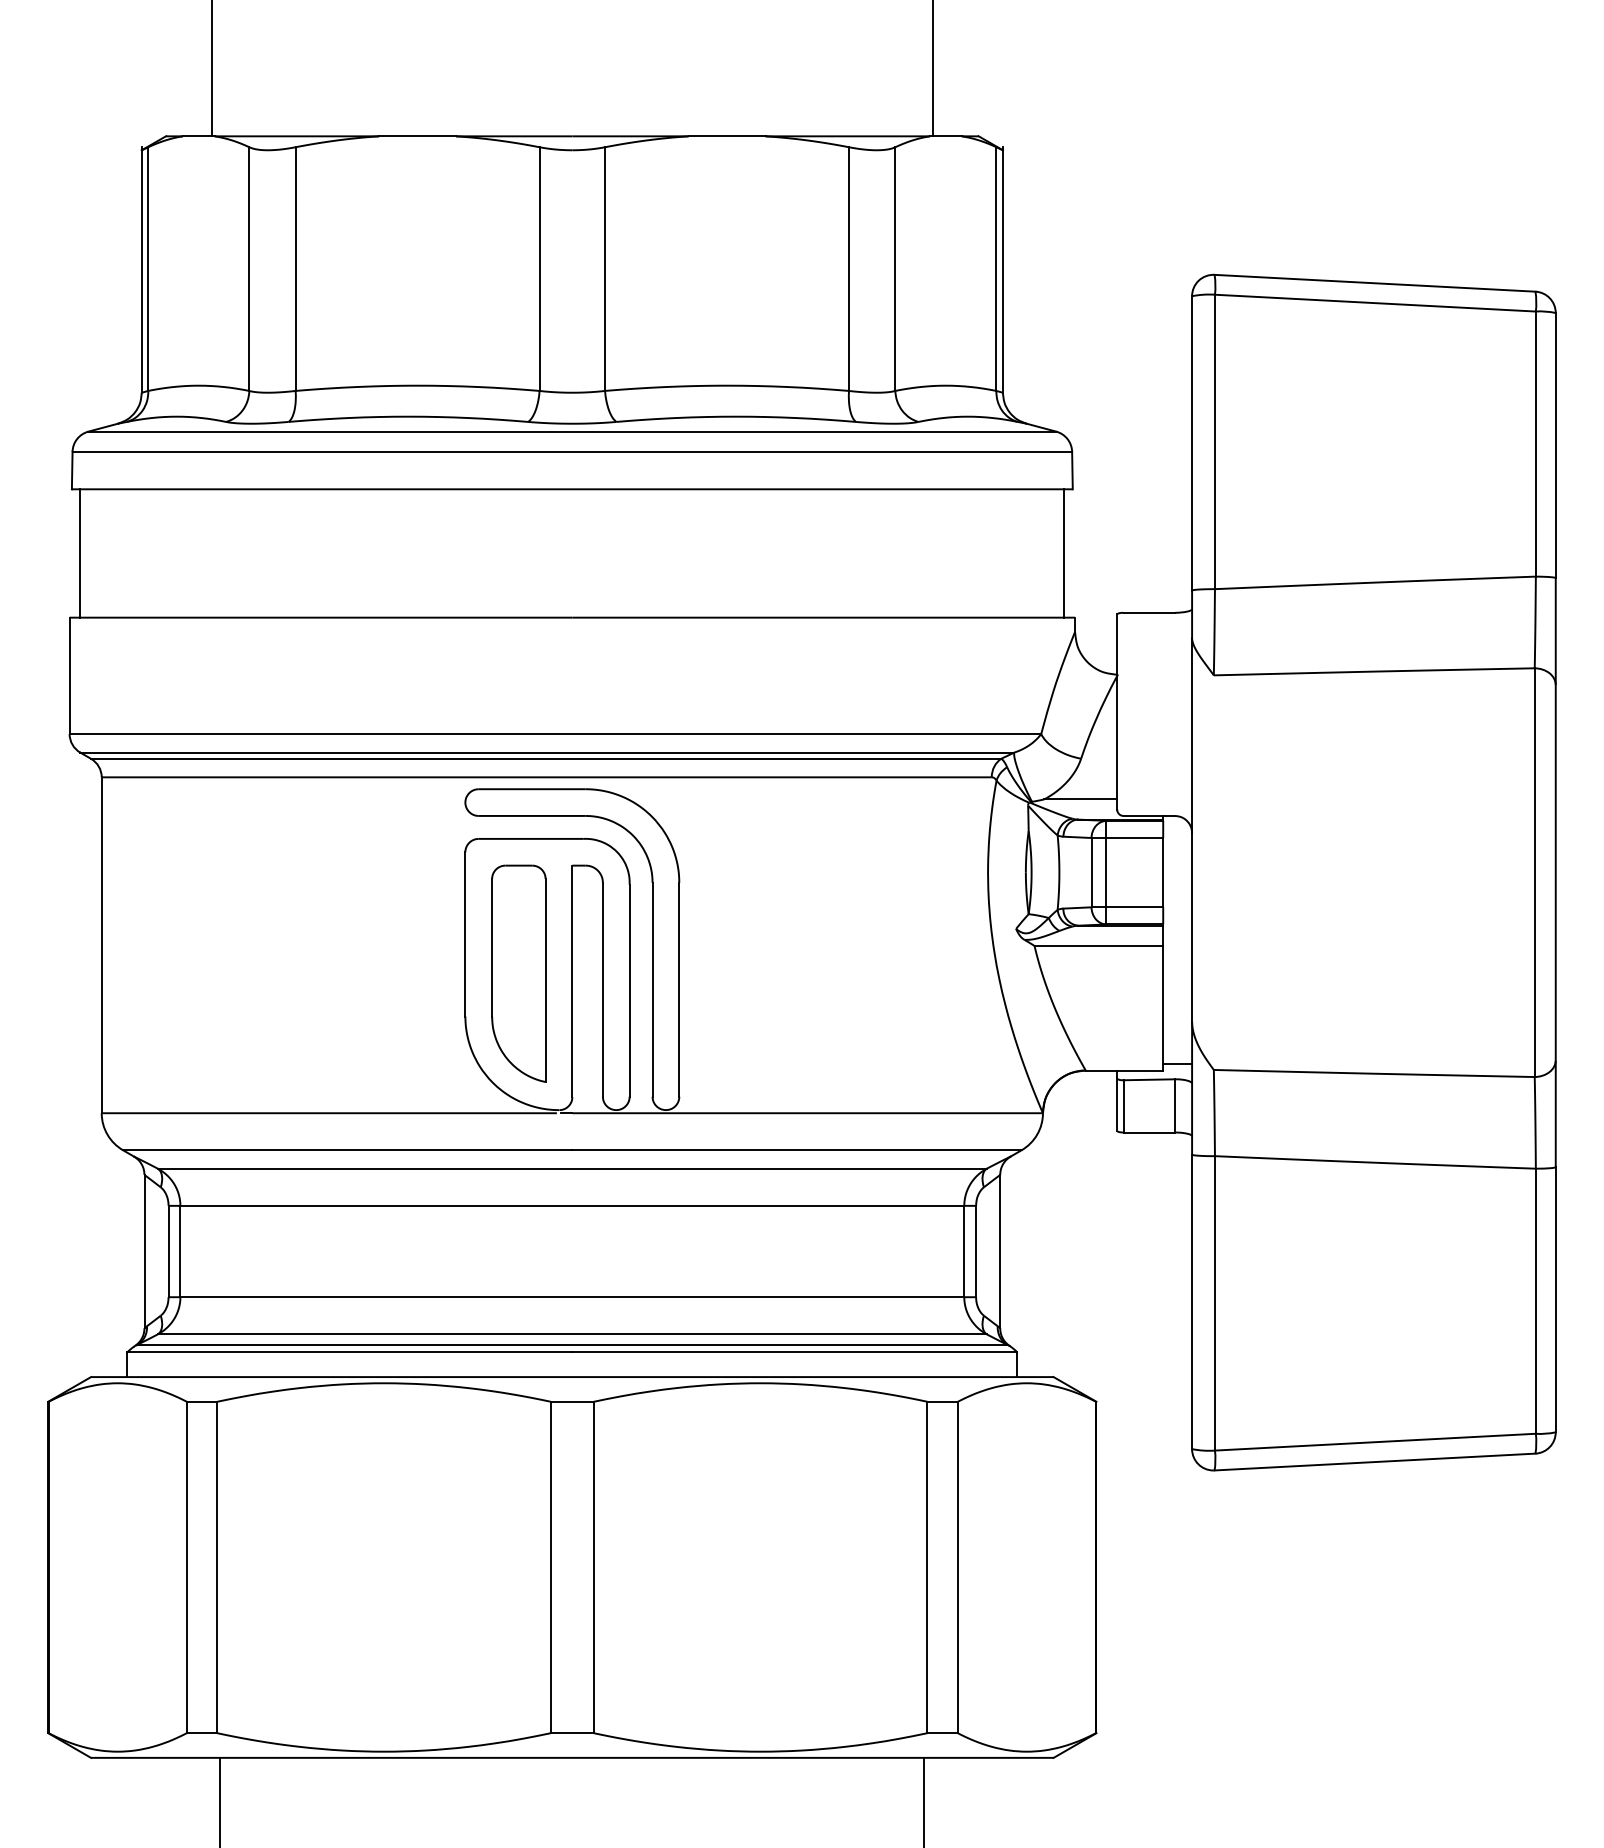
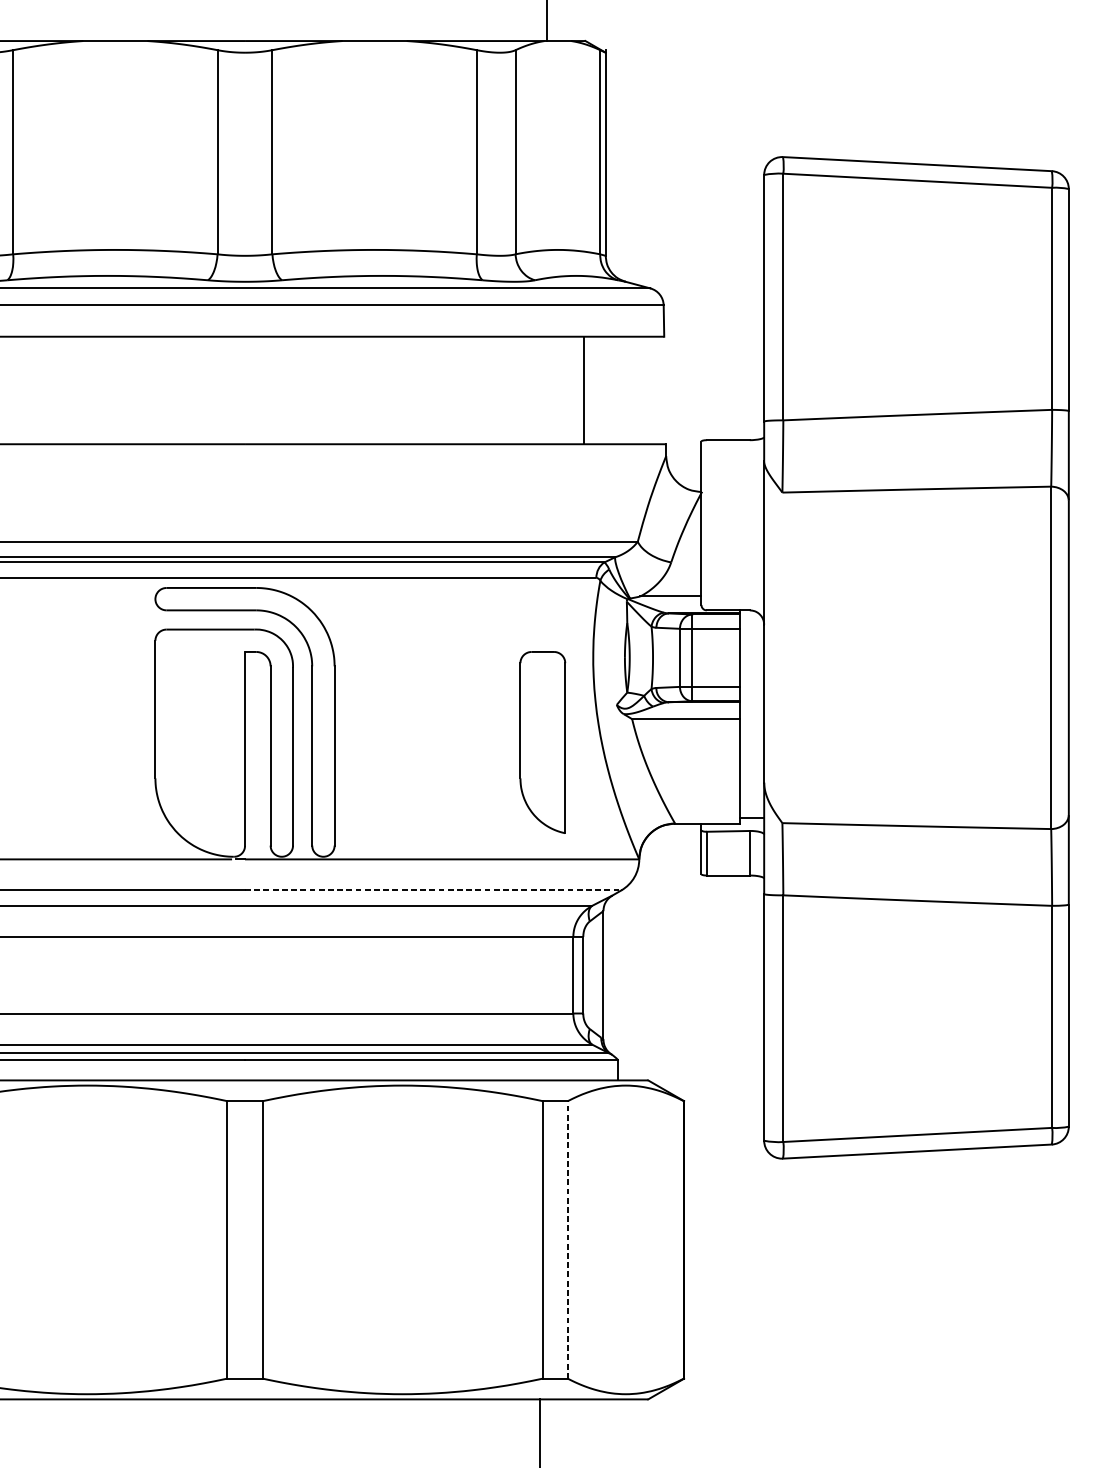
line: (1064, 553) -> (584, 390), moved
part: (518, 973) -> (542, 742), moved
line: (796, 1150) -> (432, 890), solid -> dashed
line: (957, 1567) -> (567, 1239), solid -> dashed

